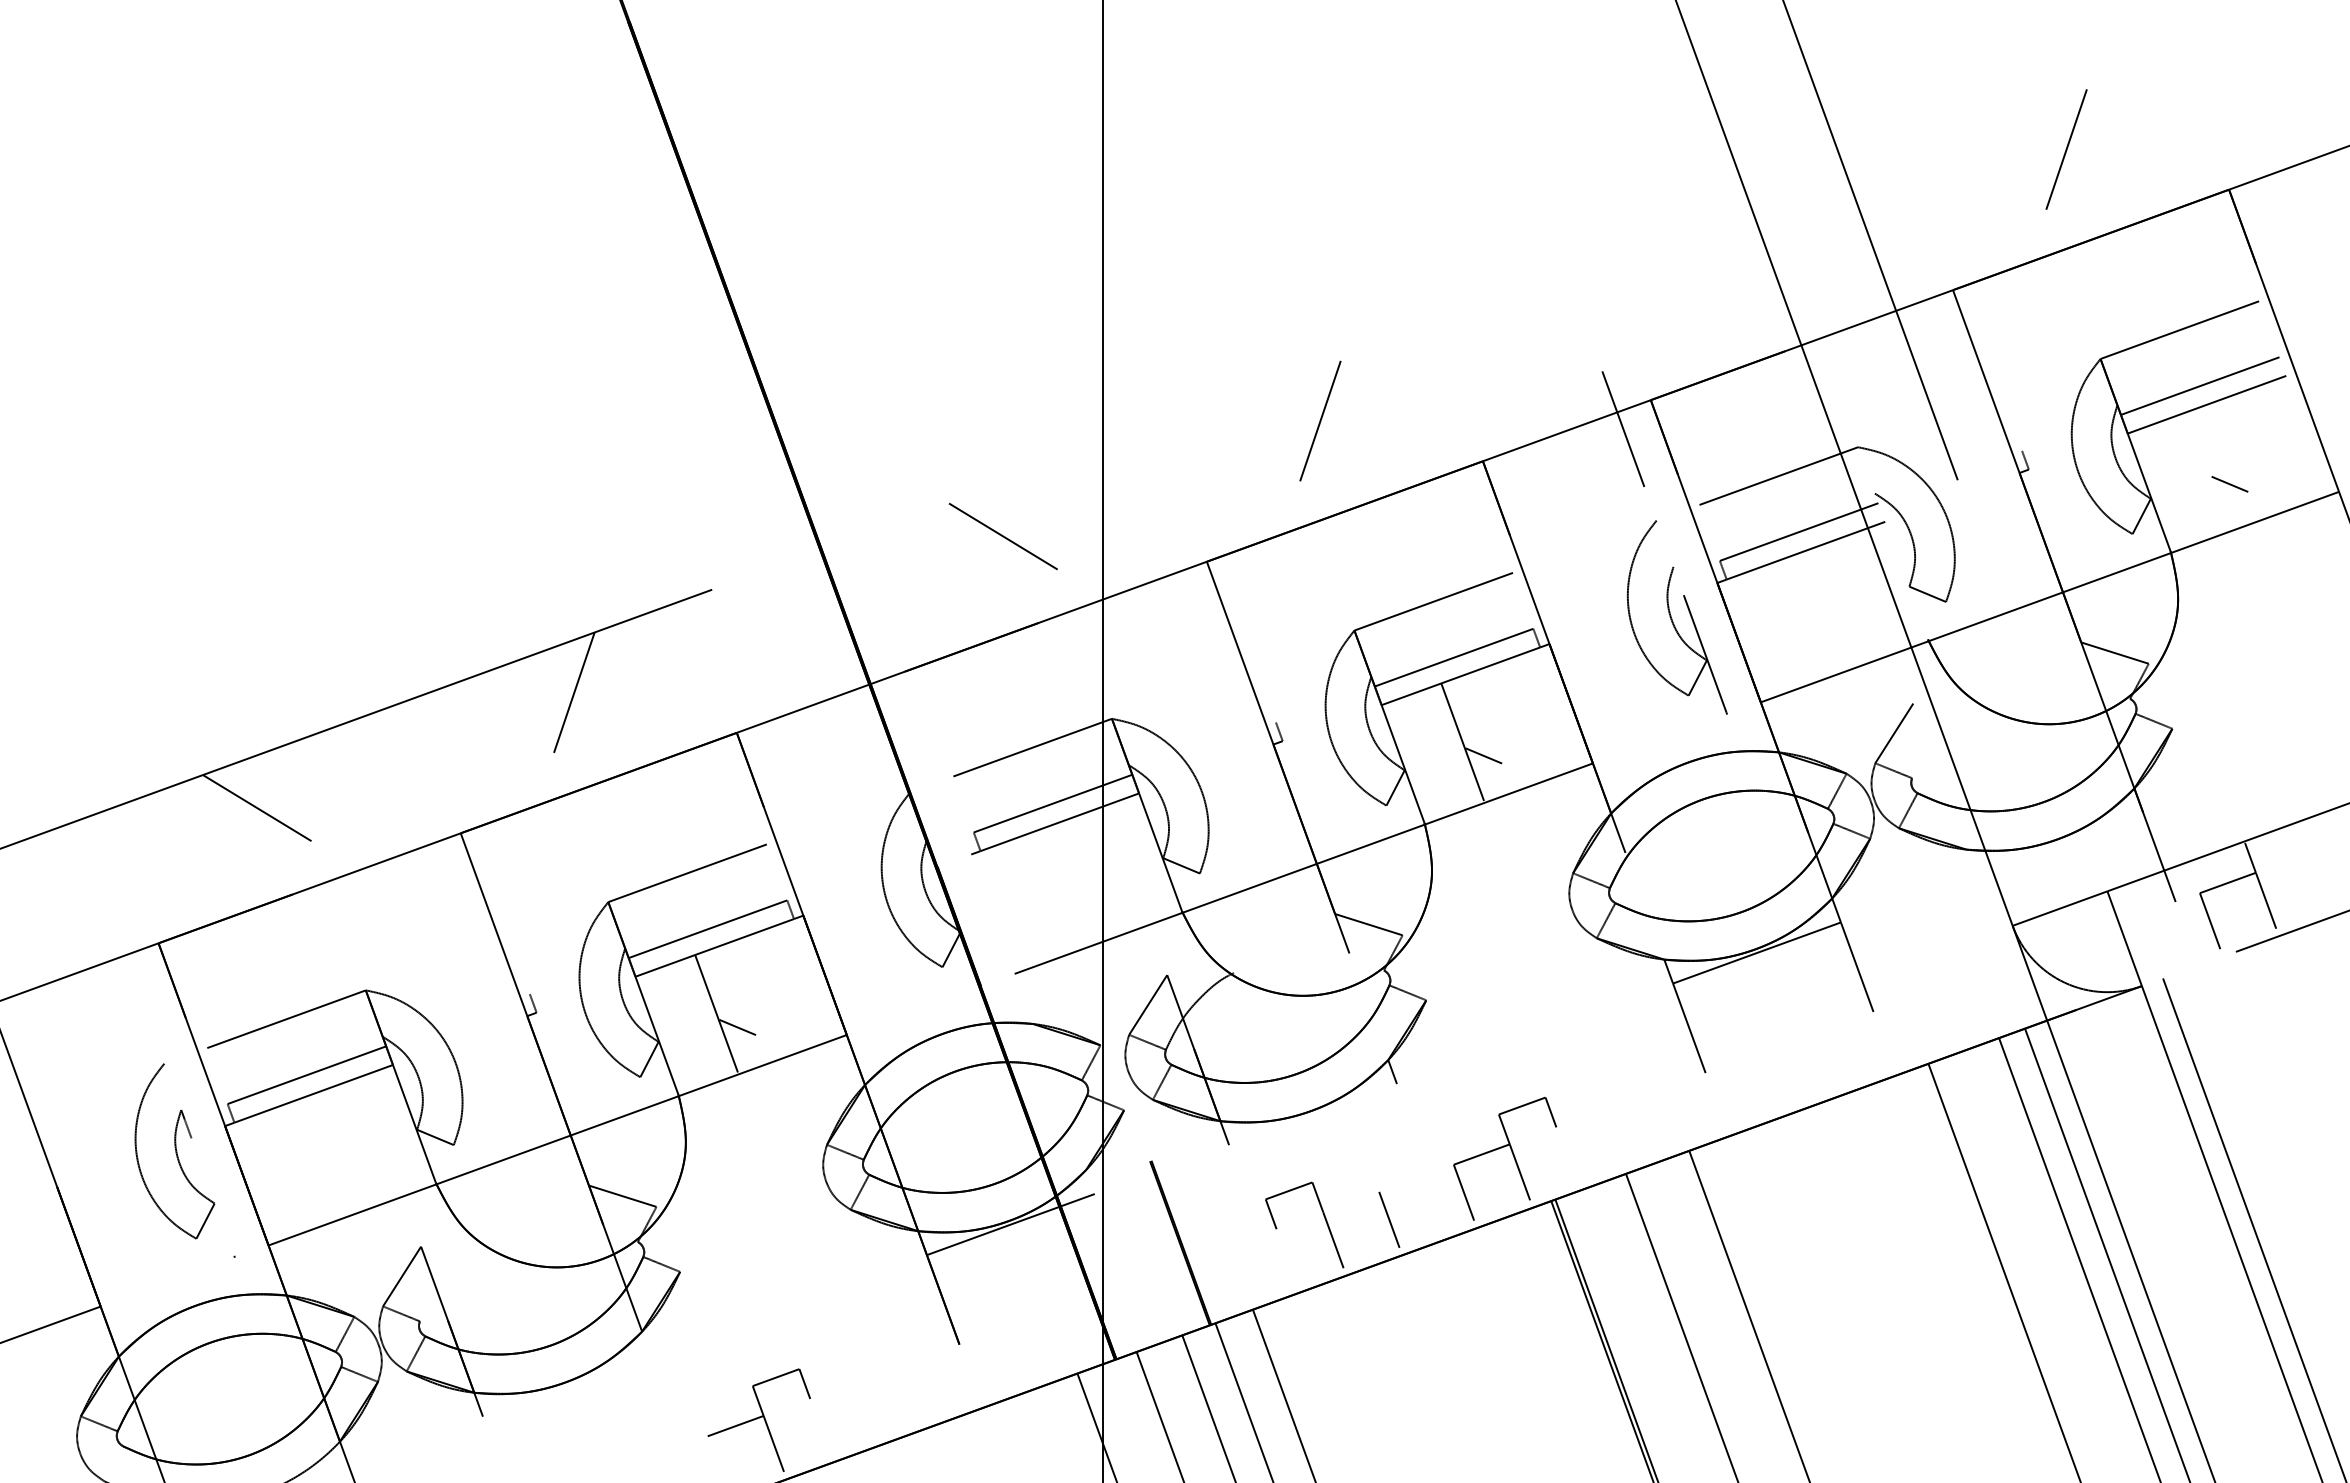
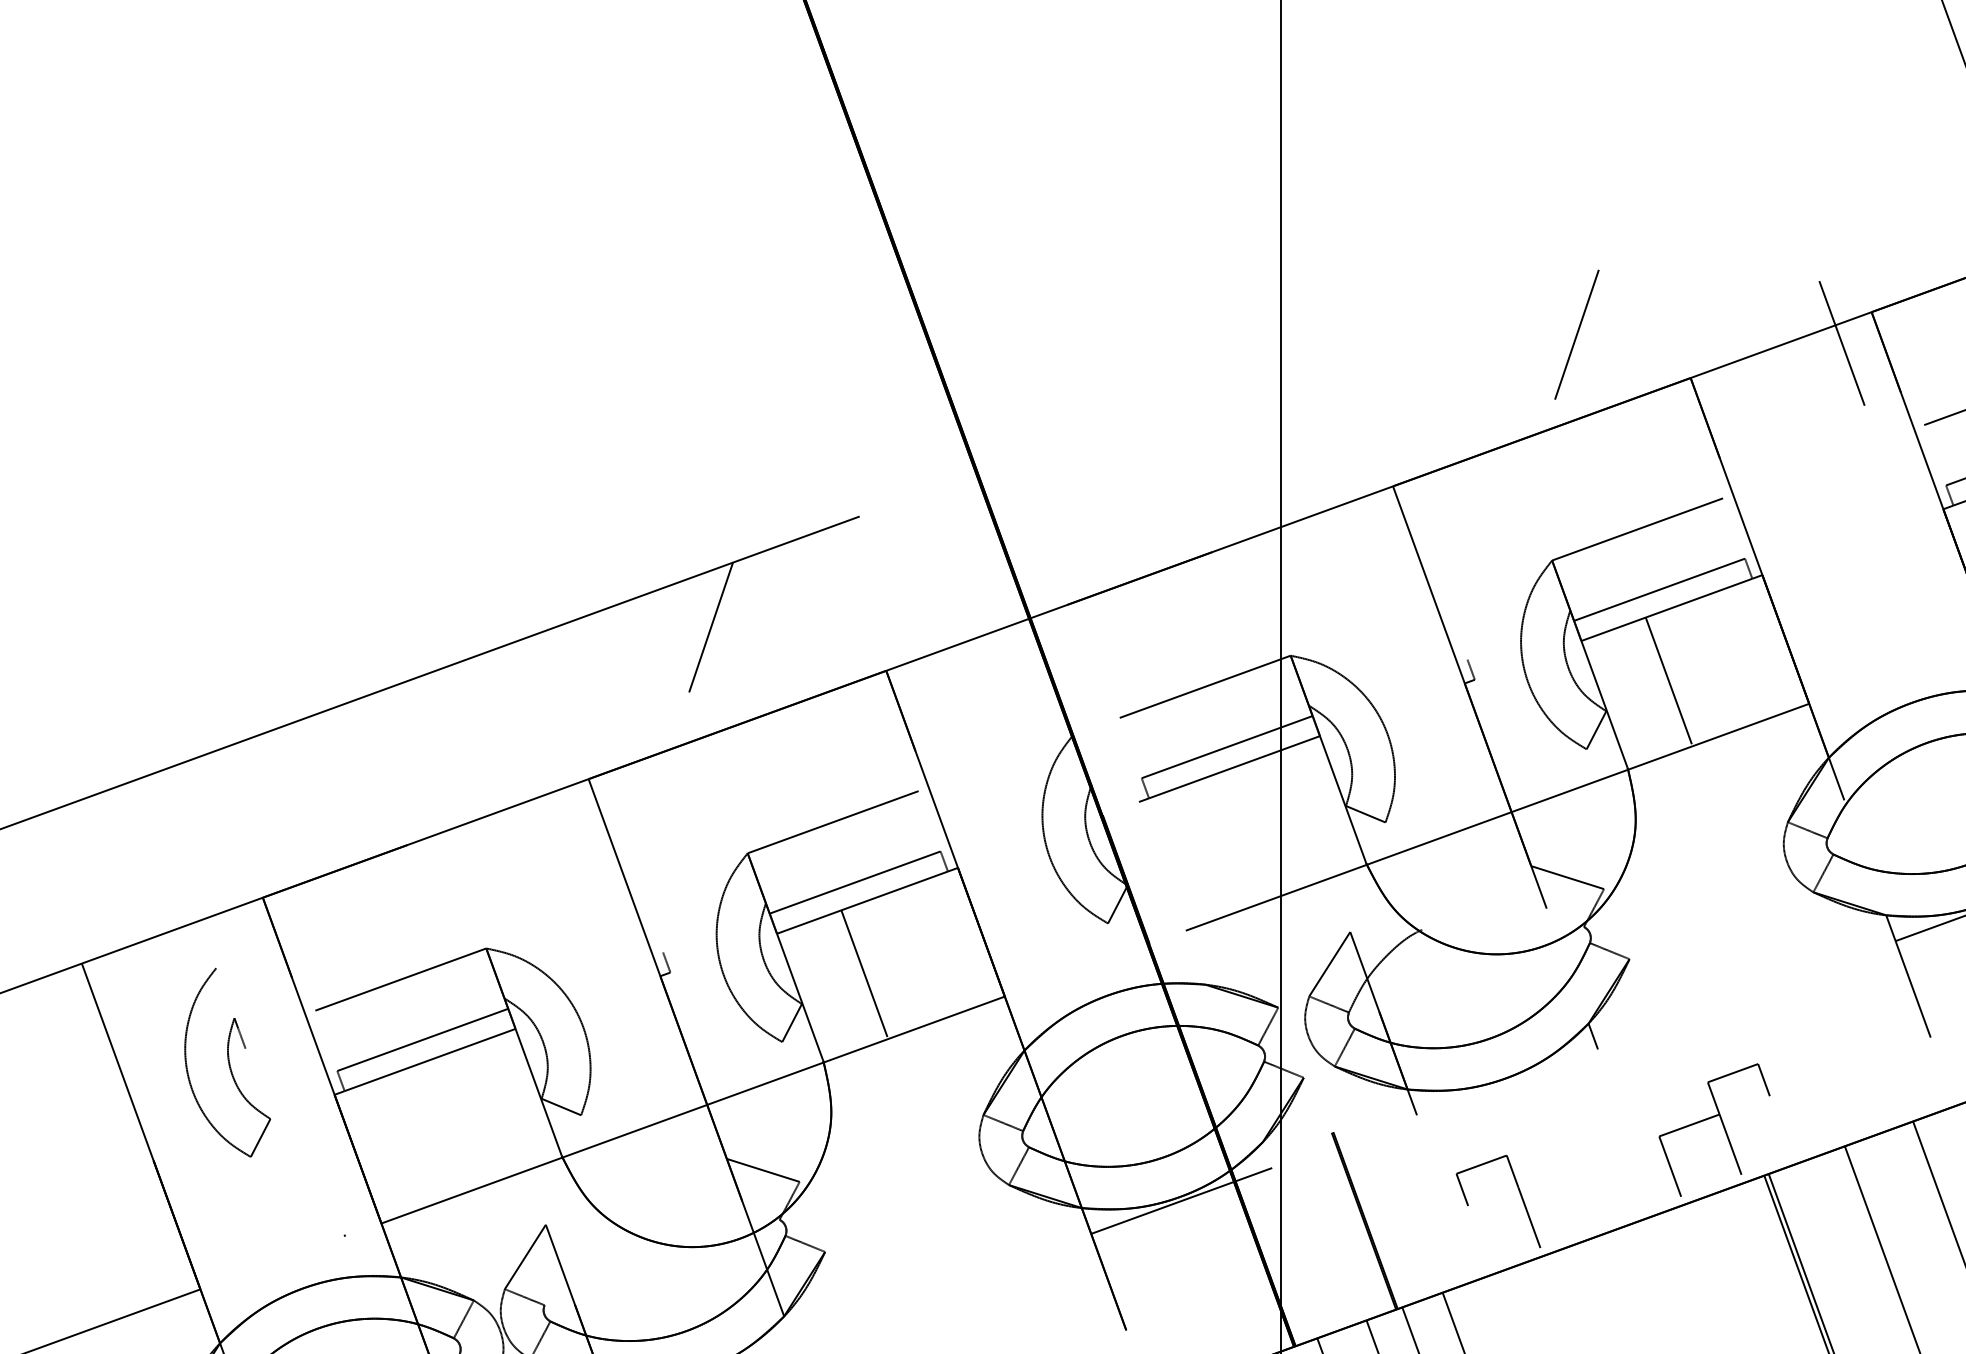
line: (1320, 420) -> (1576, 334), moved
line: (1003, 536) -> (1173, 459), removed
part: (1676, 617) -> (1899, 546), removed
line: (1483, 755) -> (1691, 695), removed
line: (256, 808) -> (368, 752), removed
line: (737, 1027) -> (886, 988), removed
part: (174, 1151) -> (227, 1062), moved
line: (1389, 1219) -> (1589, 1195), removed

